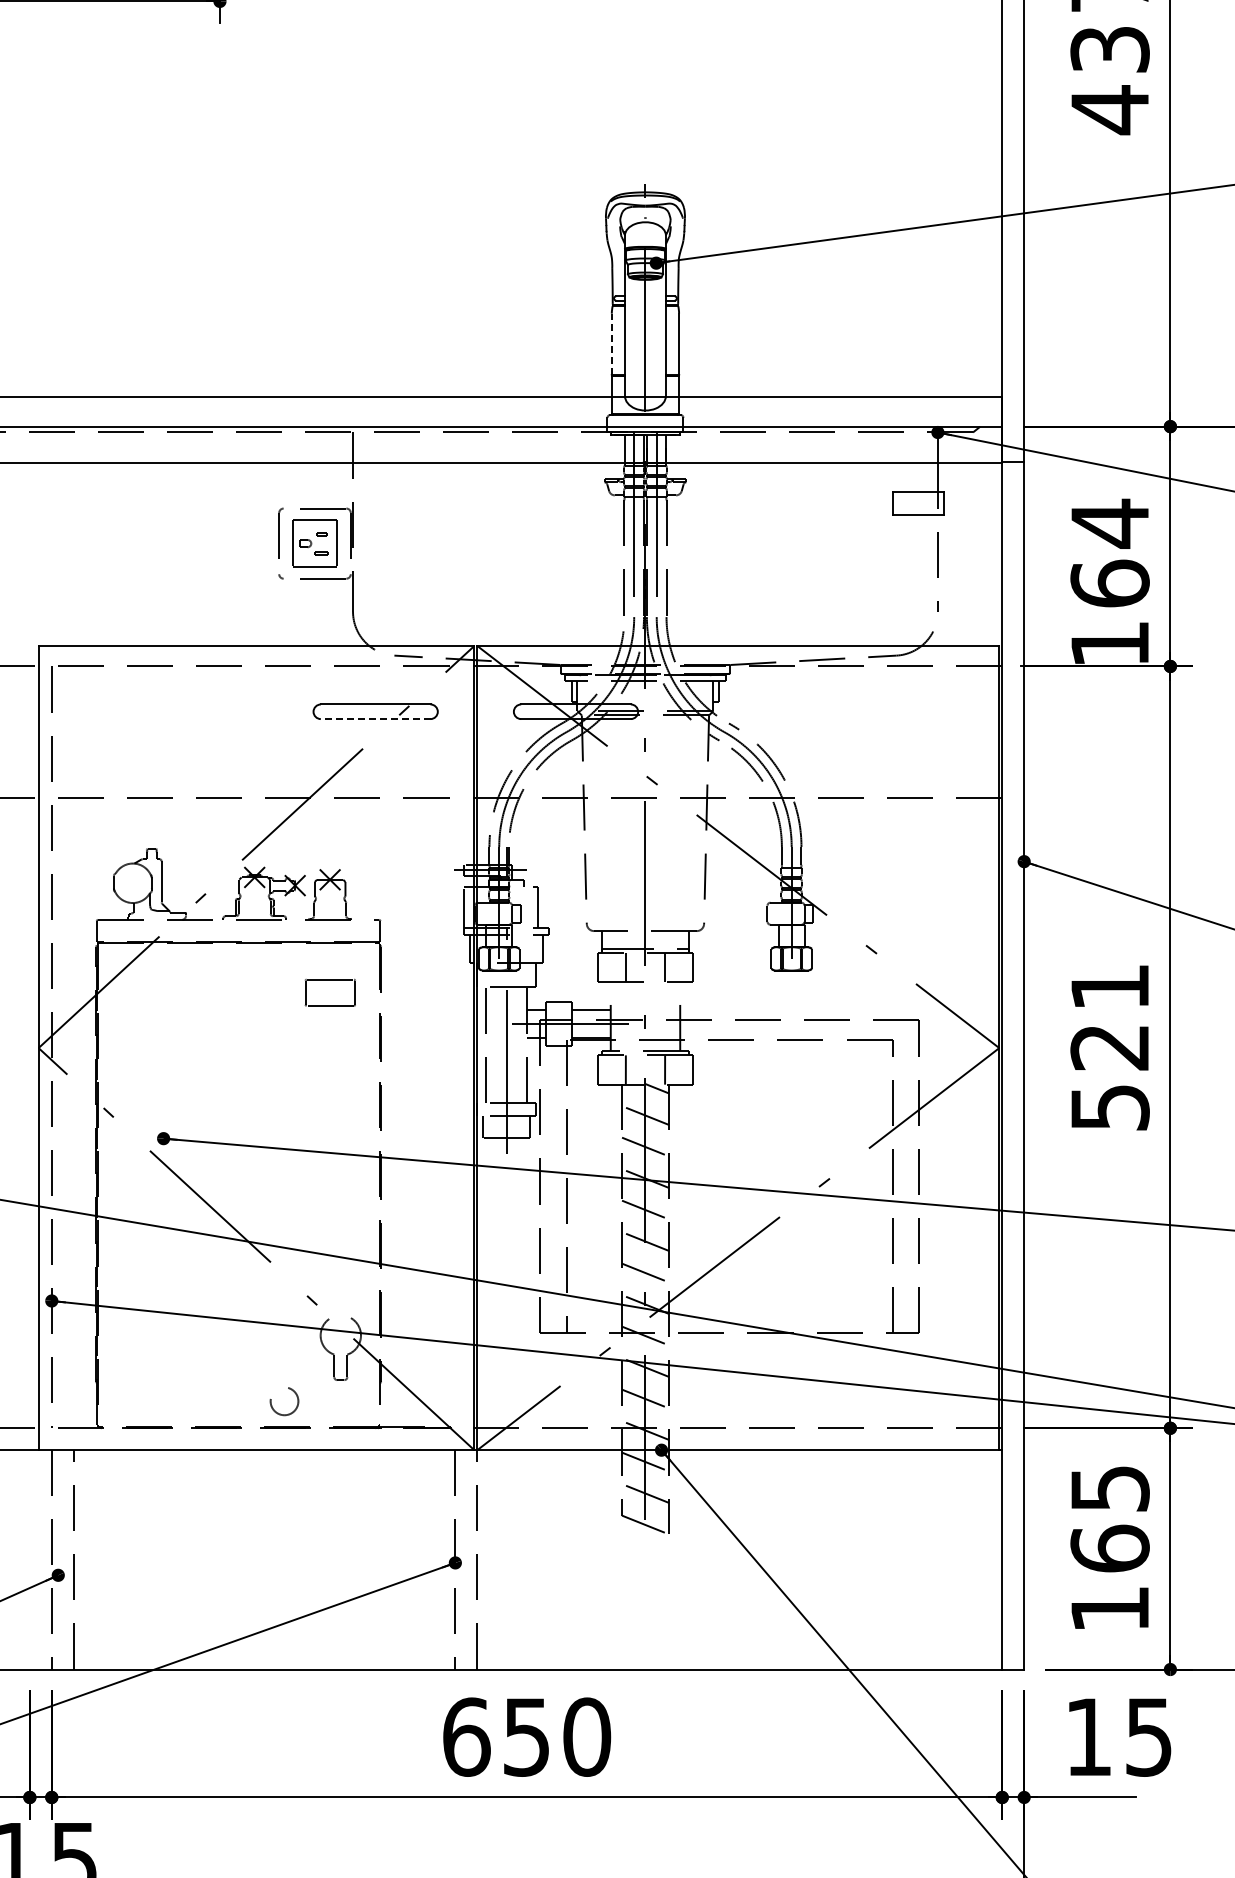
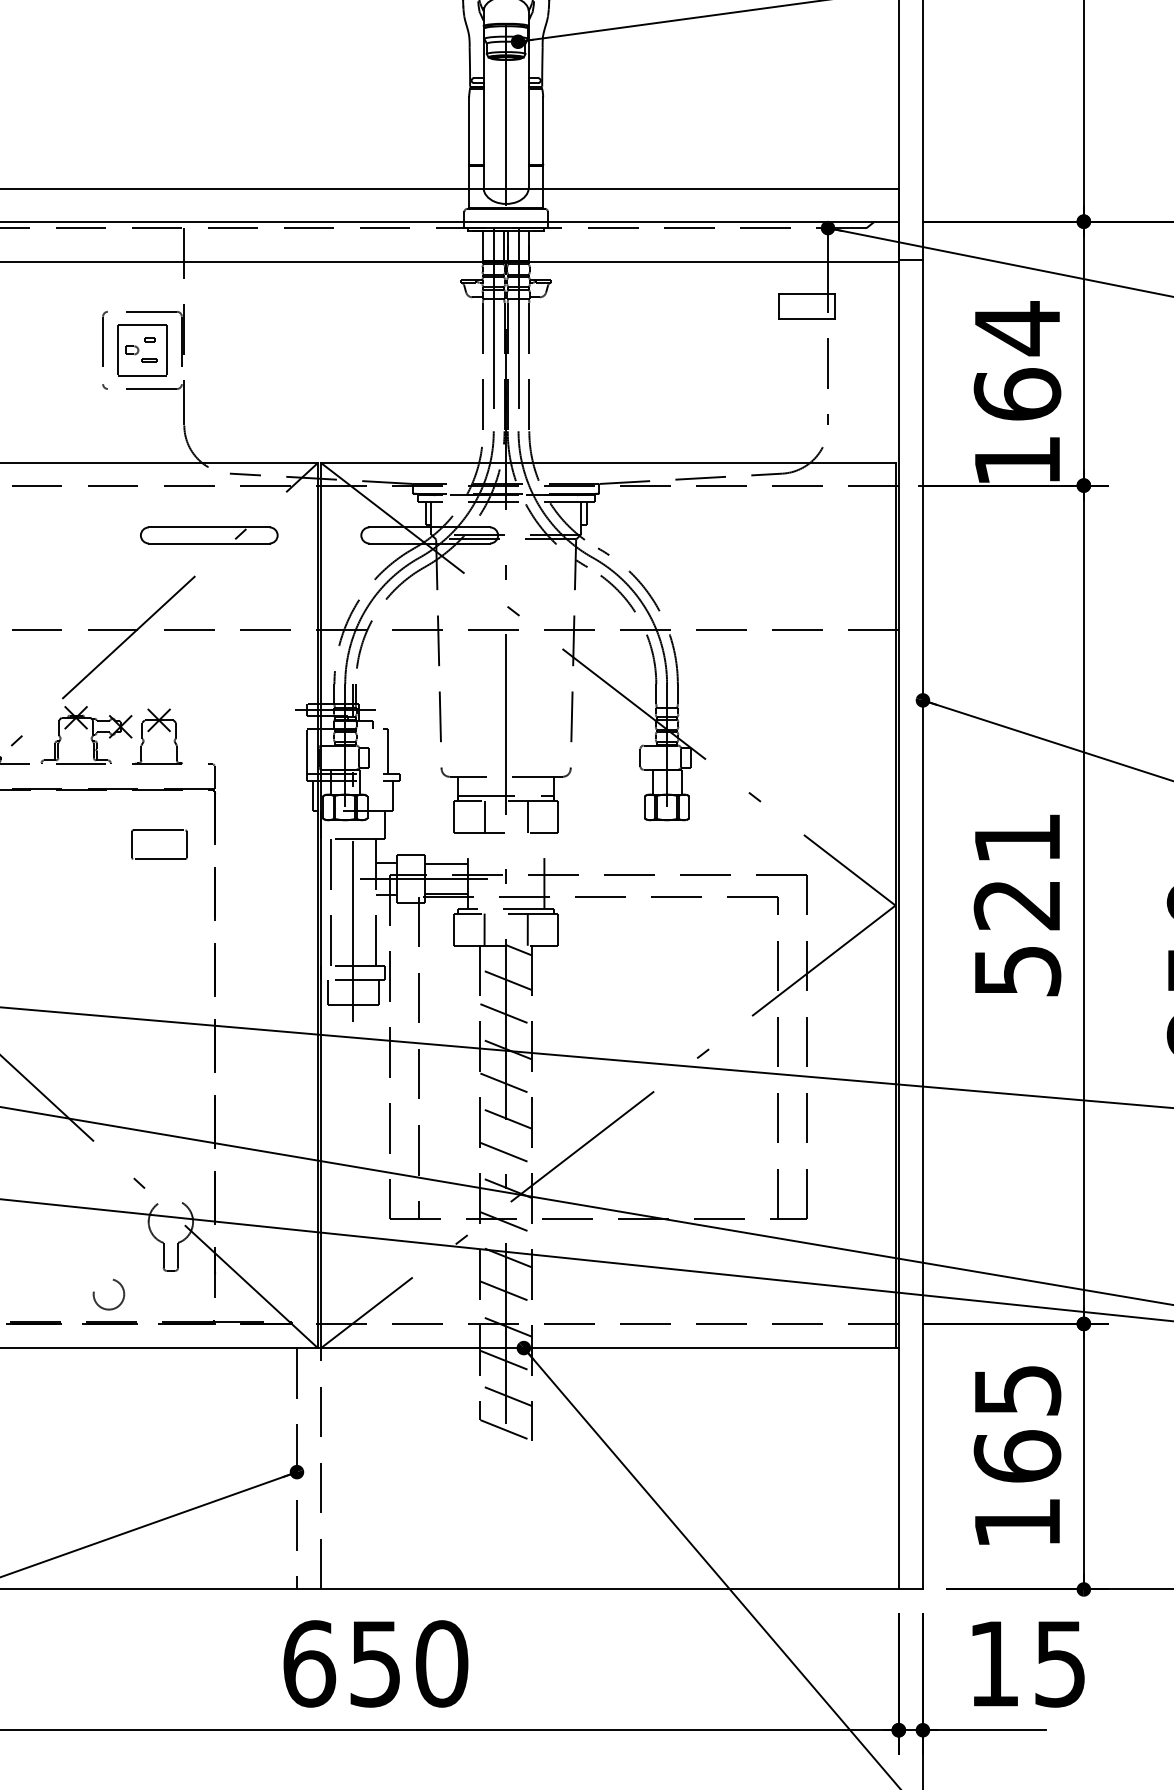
line: (611, 344) -> (468, 131), dashed -> solid
line: (375, 719) -> (209, 543), dashed -> solid

